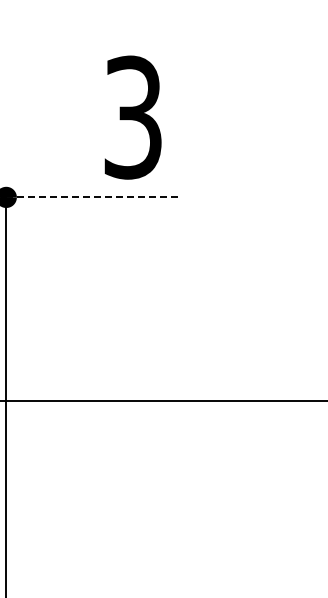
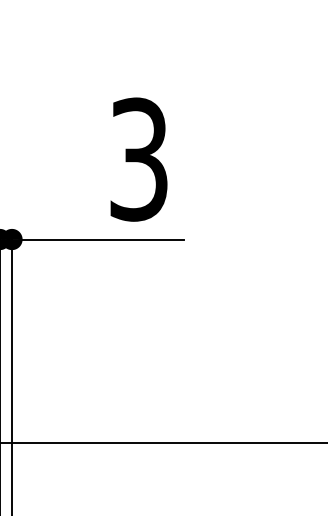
line: (92, 197) -> (98, 239), dashed -> solid

